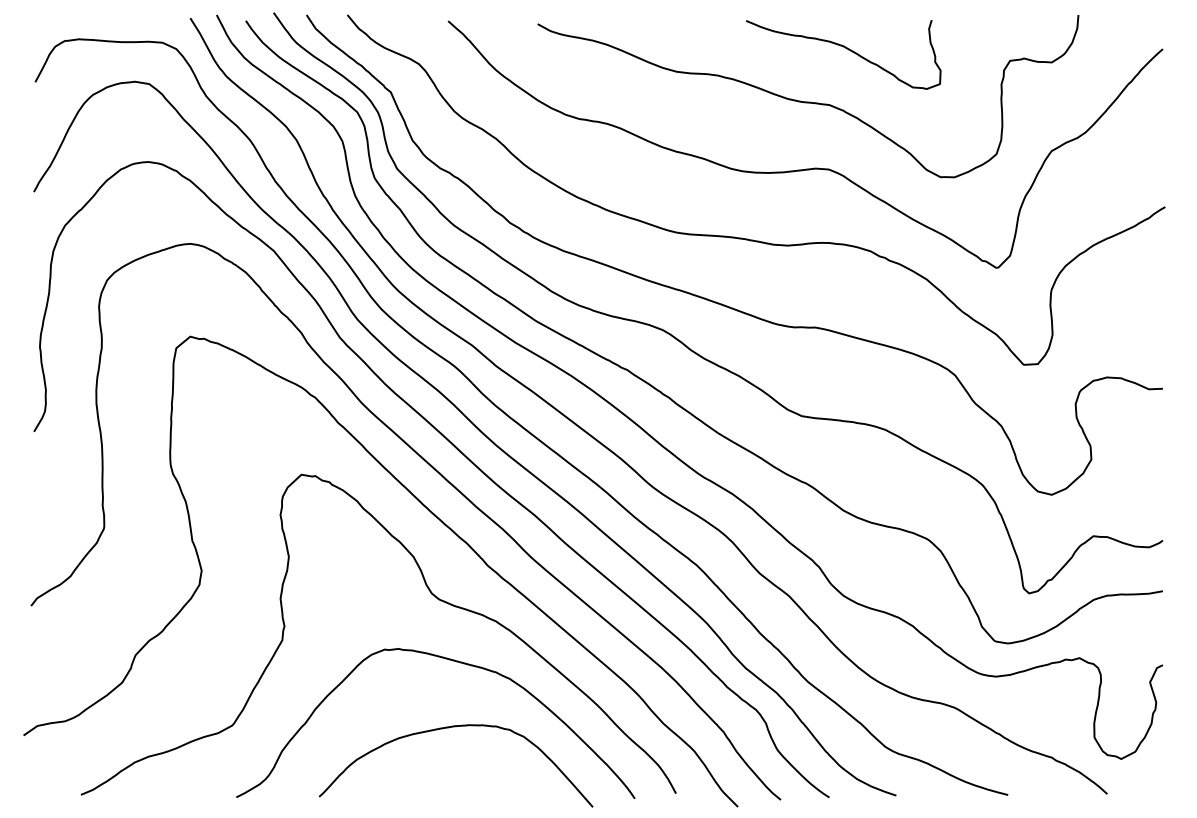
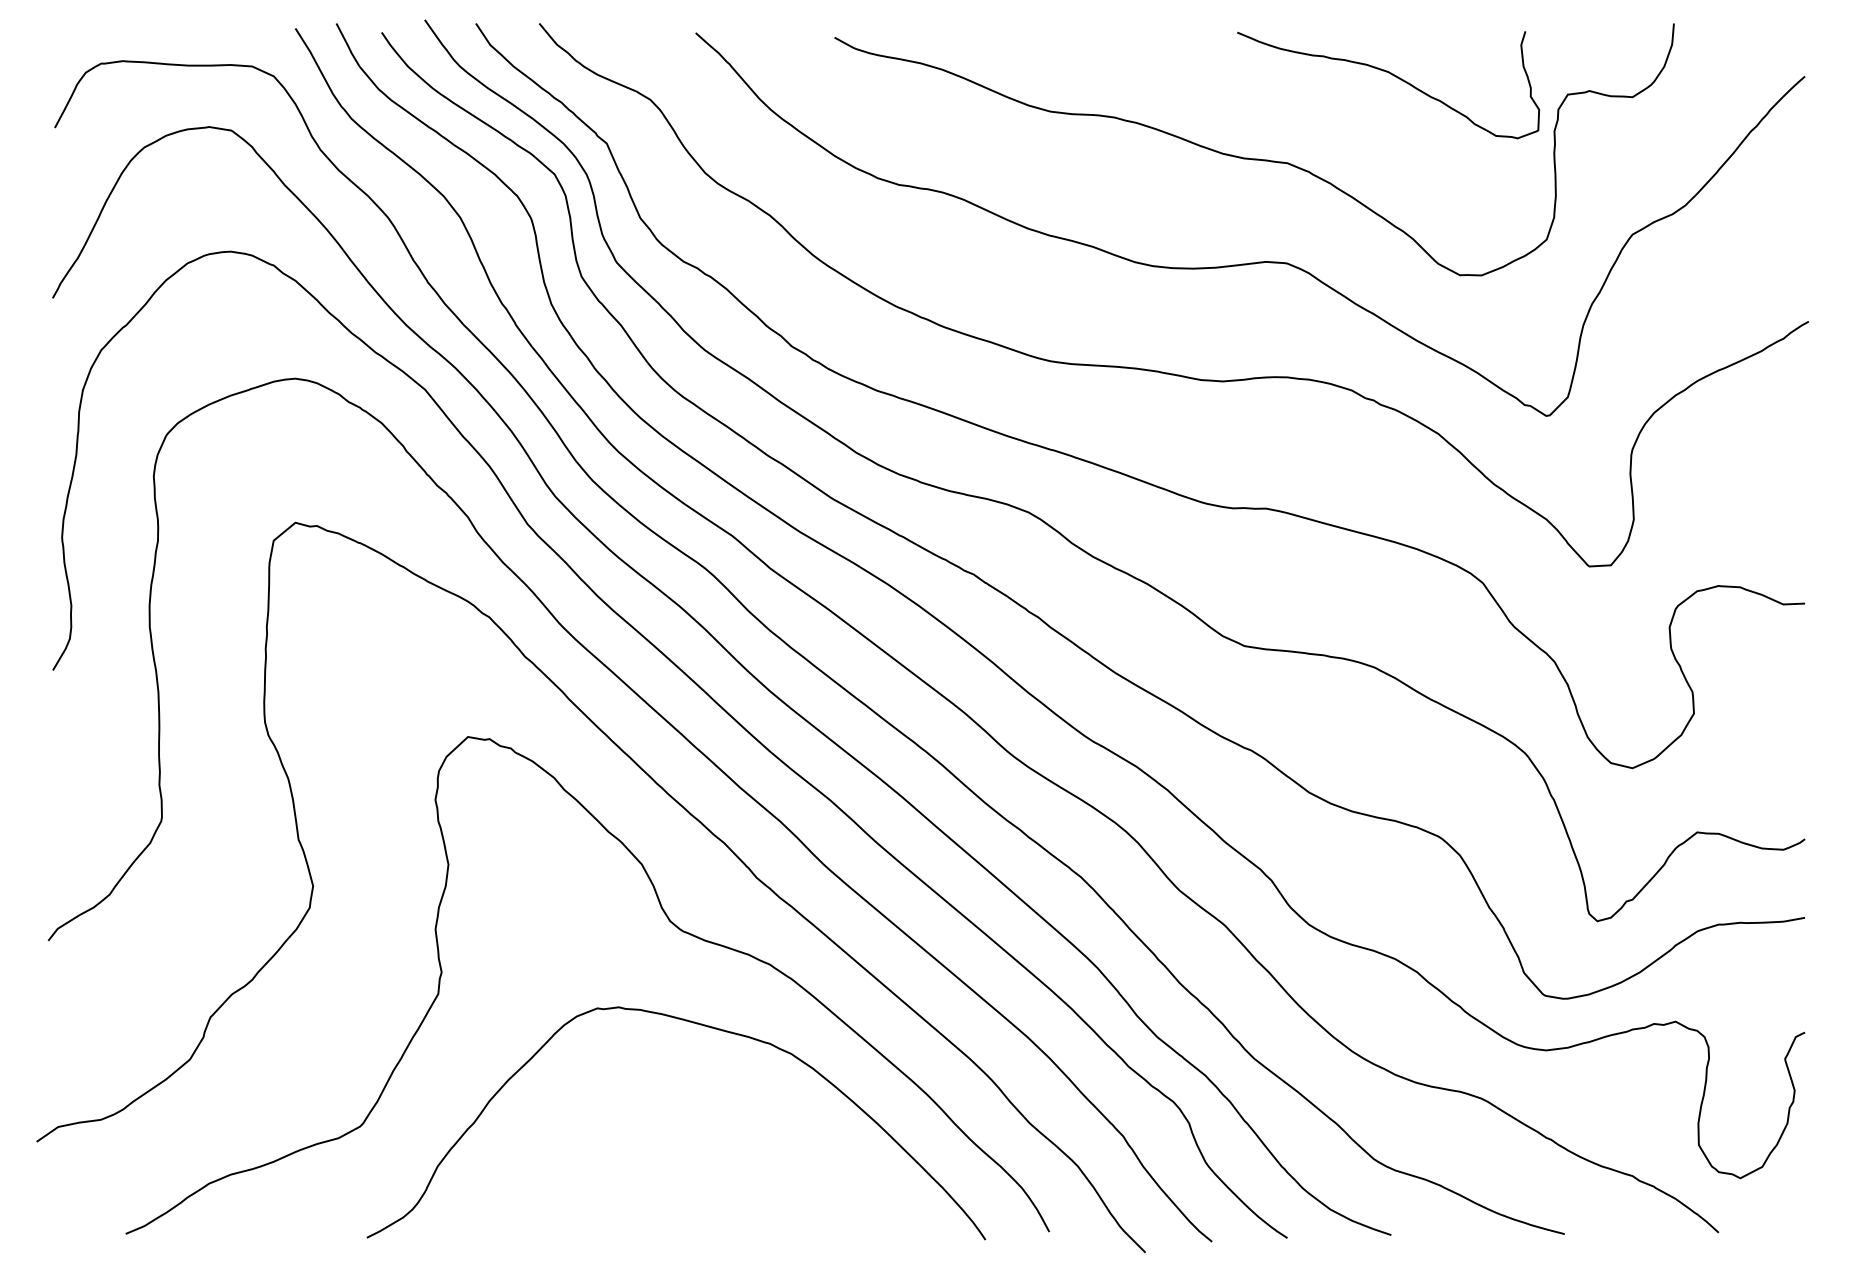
curve: (846, 49) -> (1393, 77), moved
curve: (448, 728) -> (696, 1130), removed

